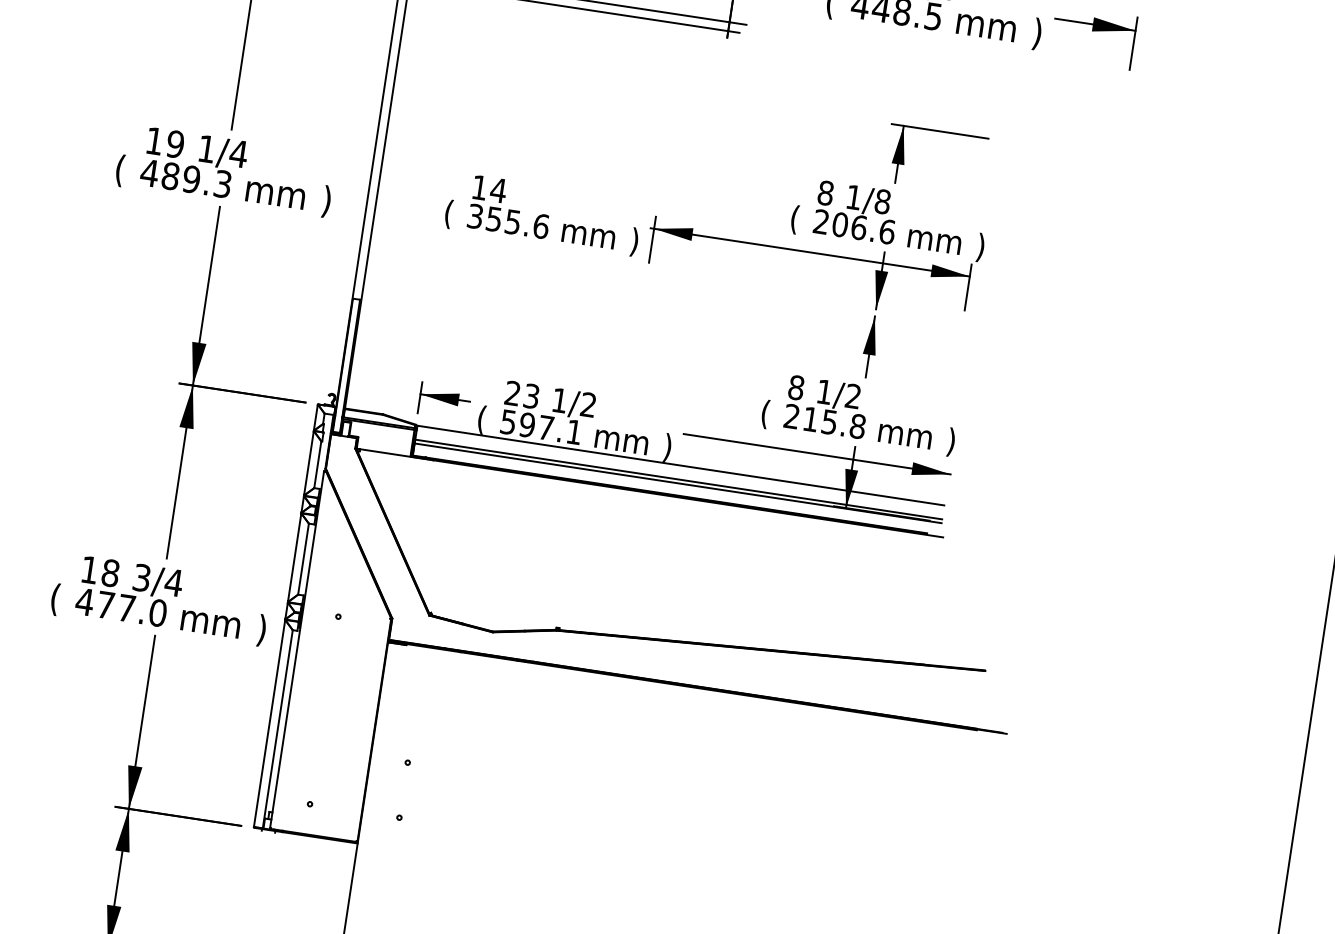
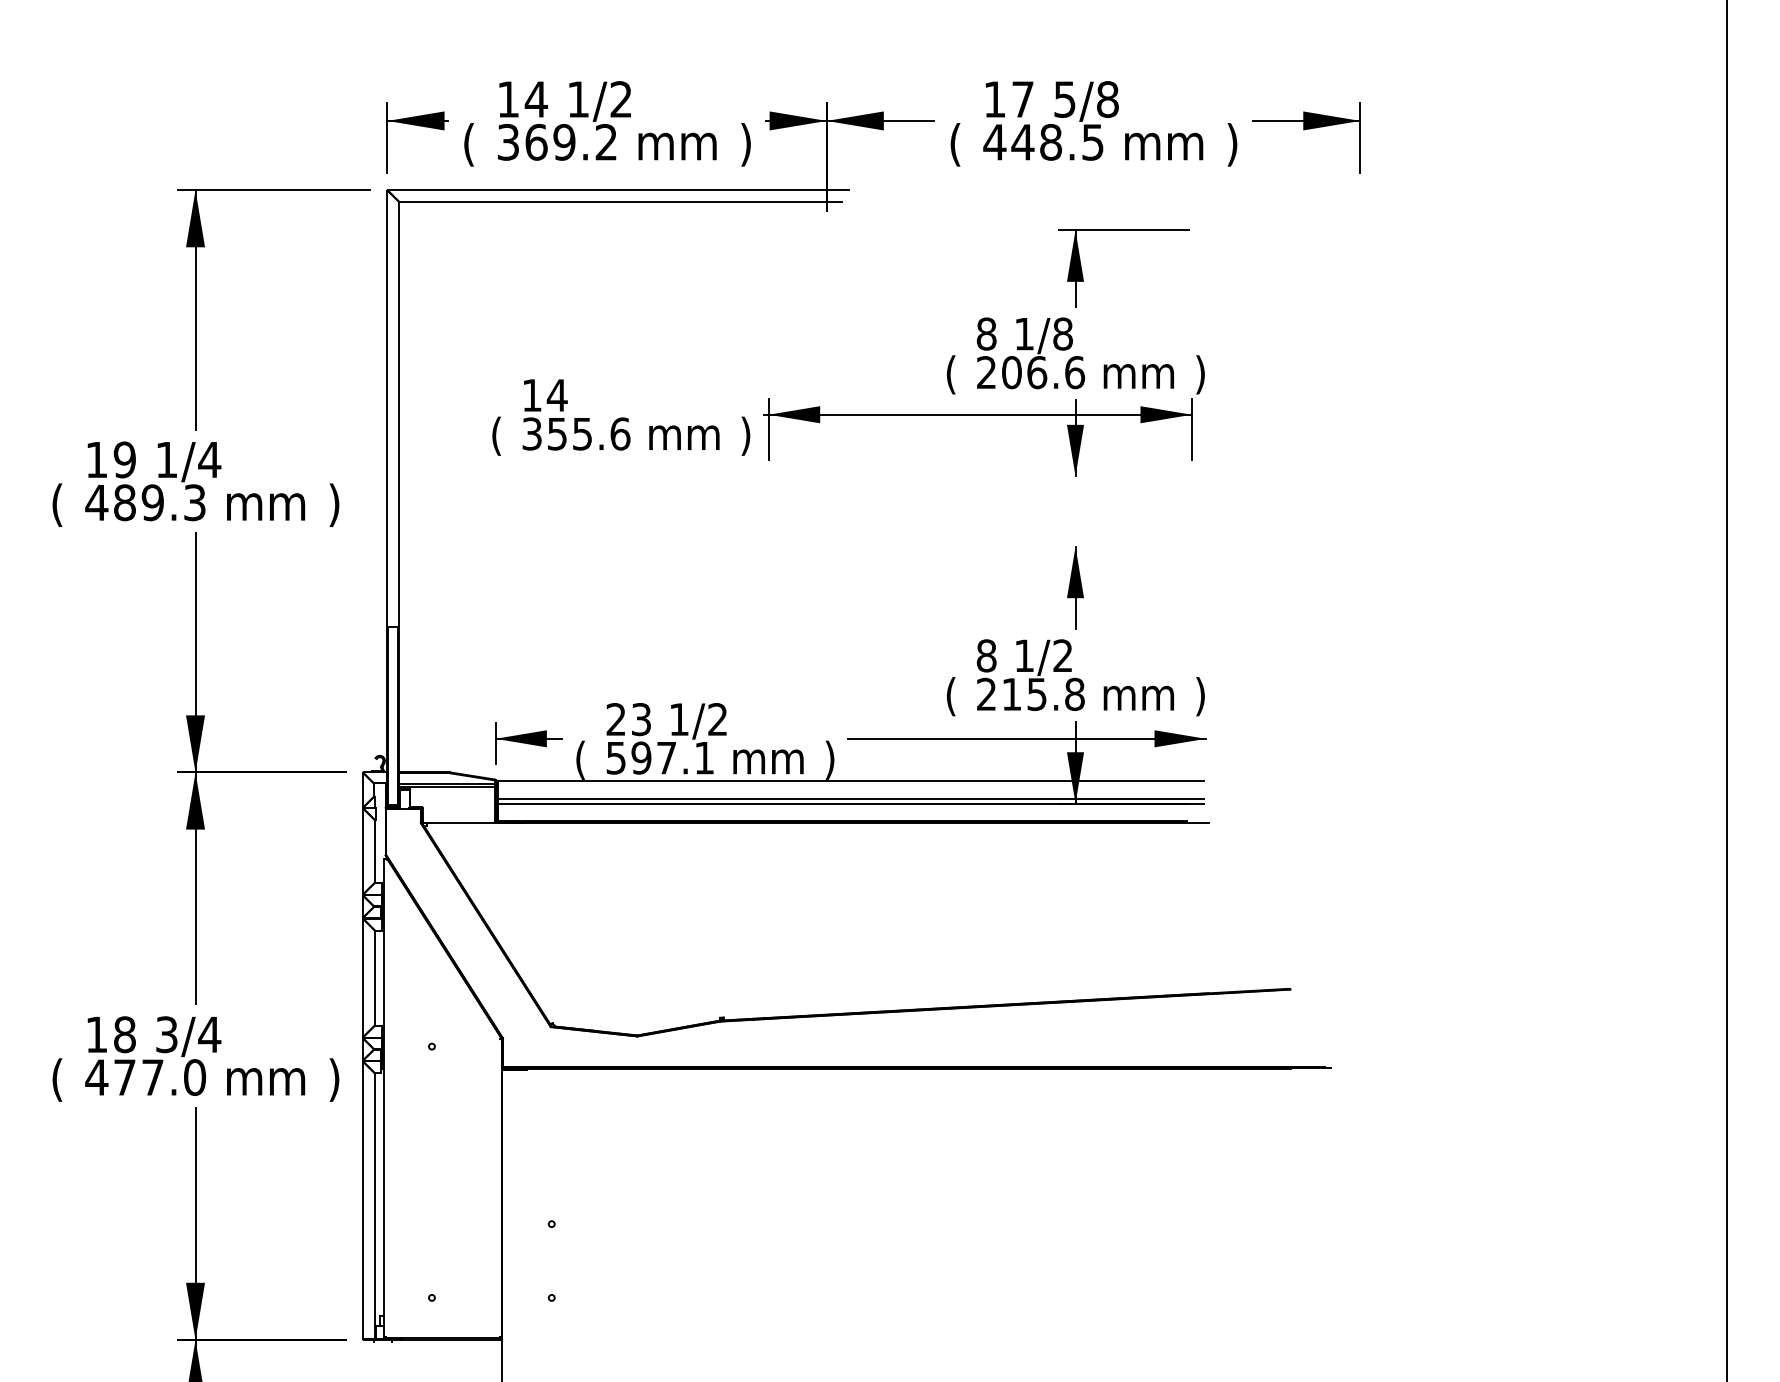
part: (693, 228) -> (820, 406), moved

